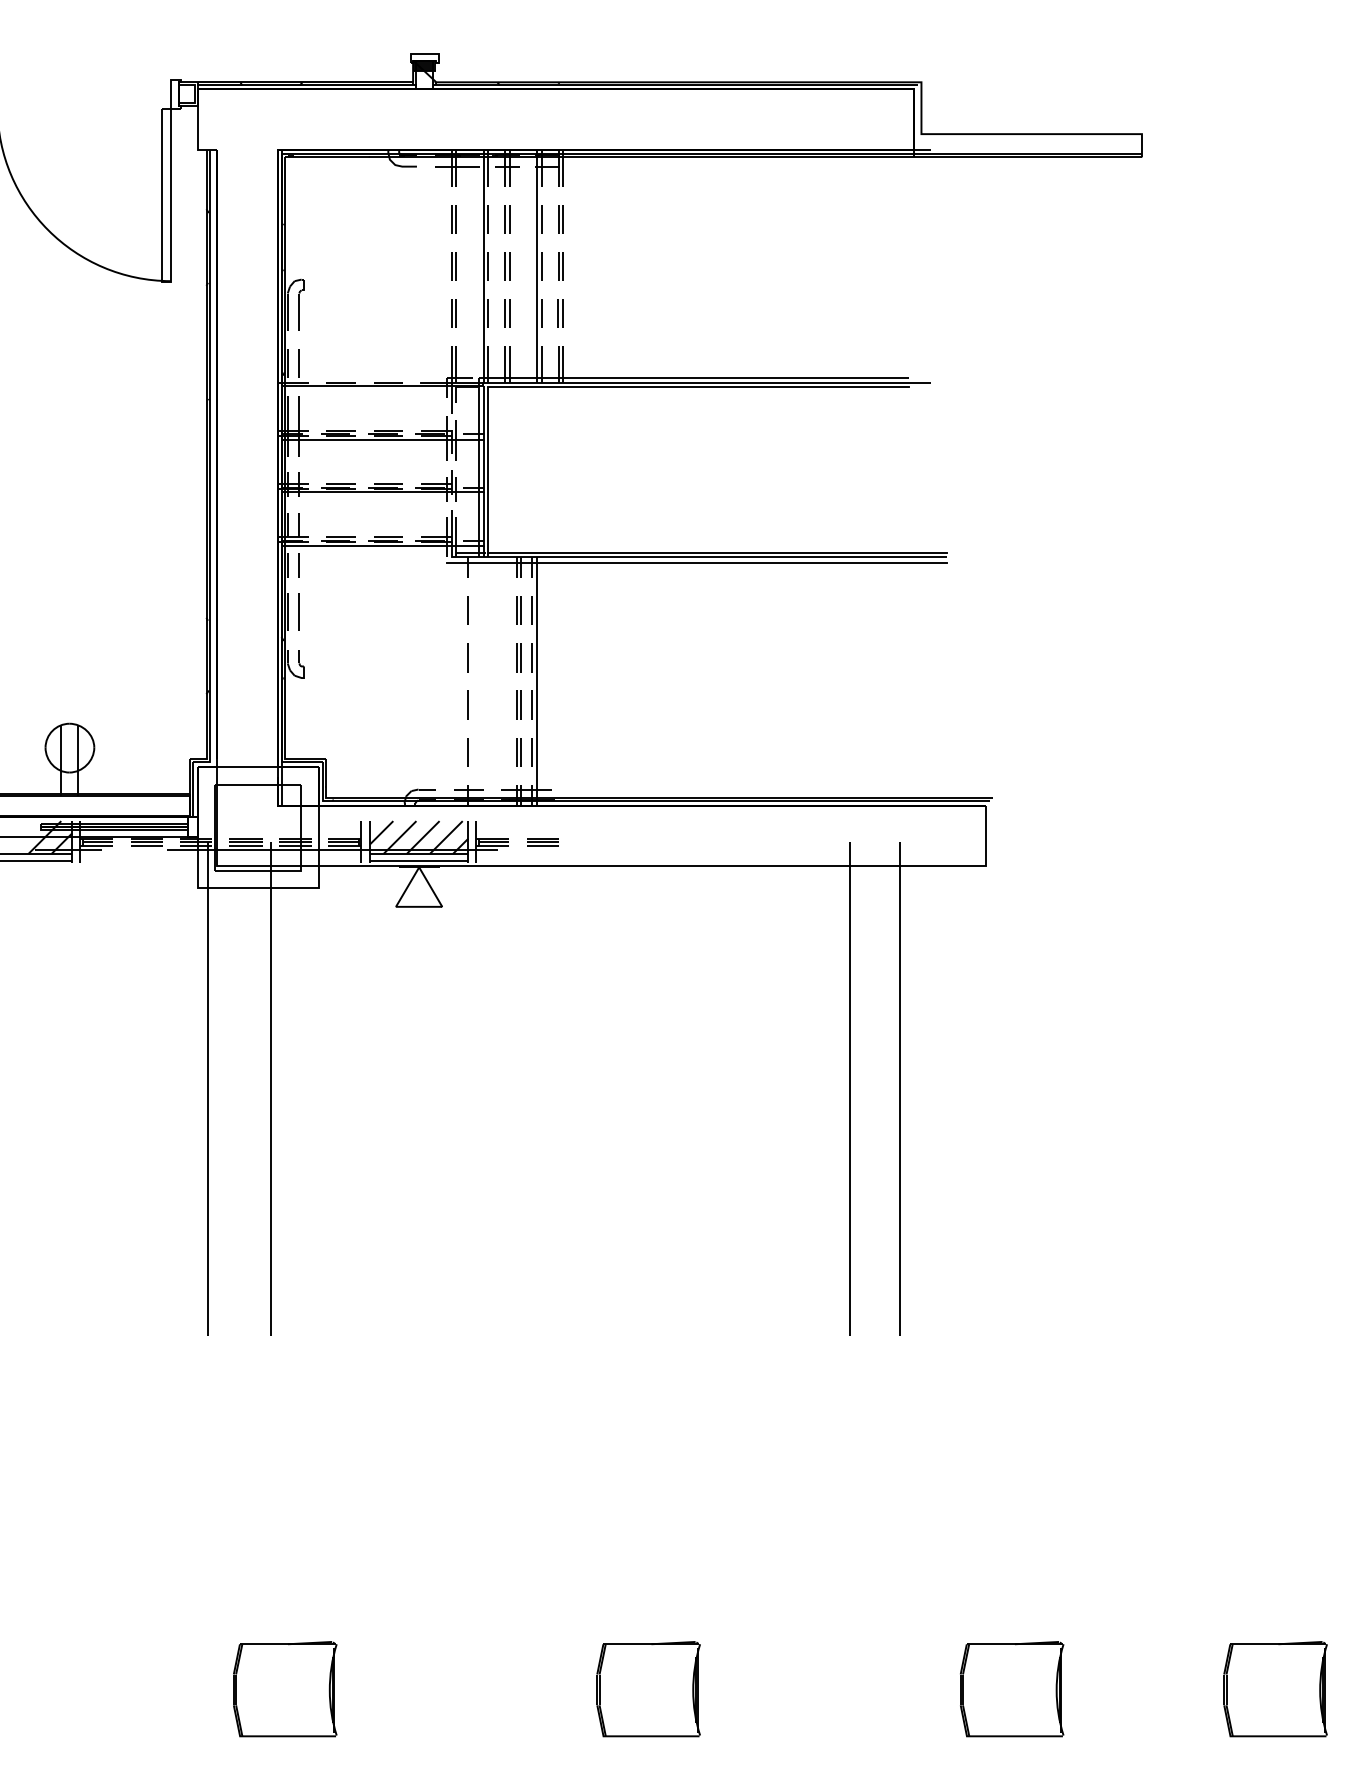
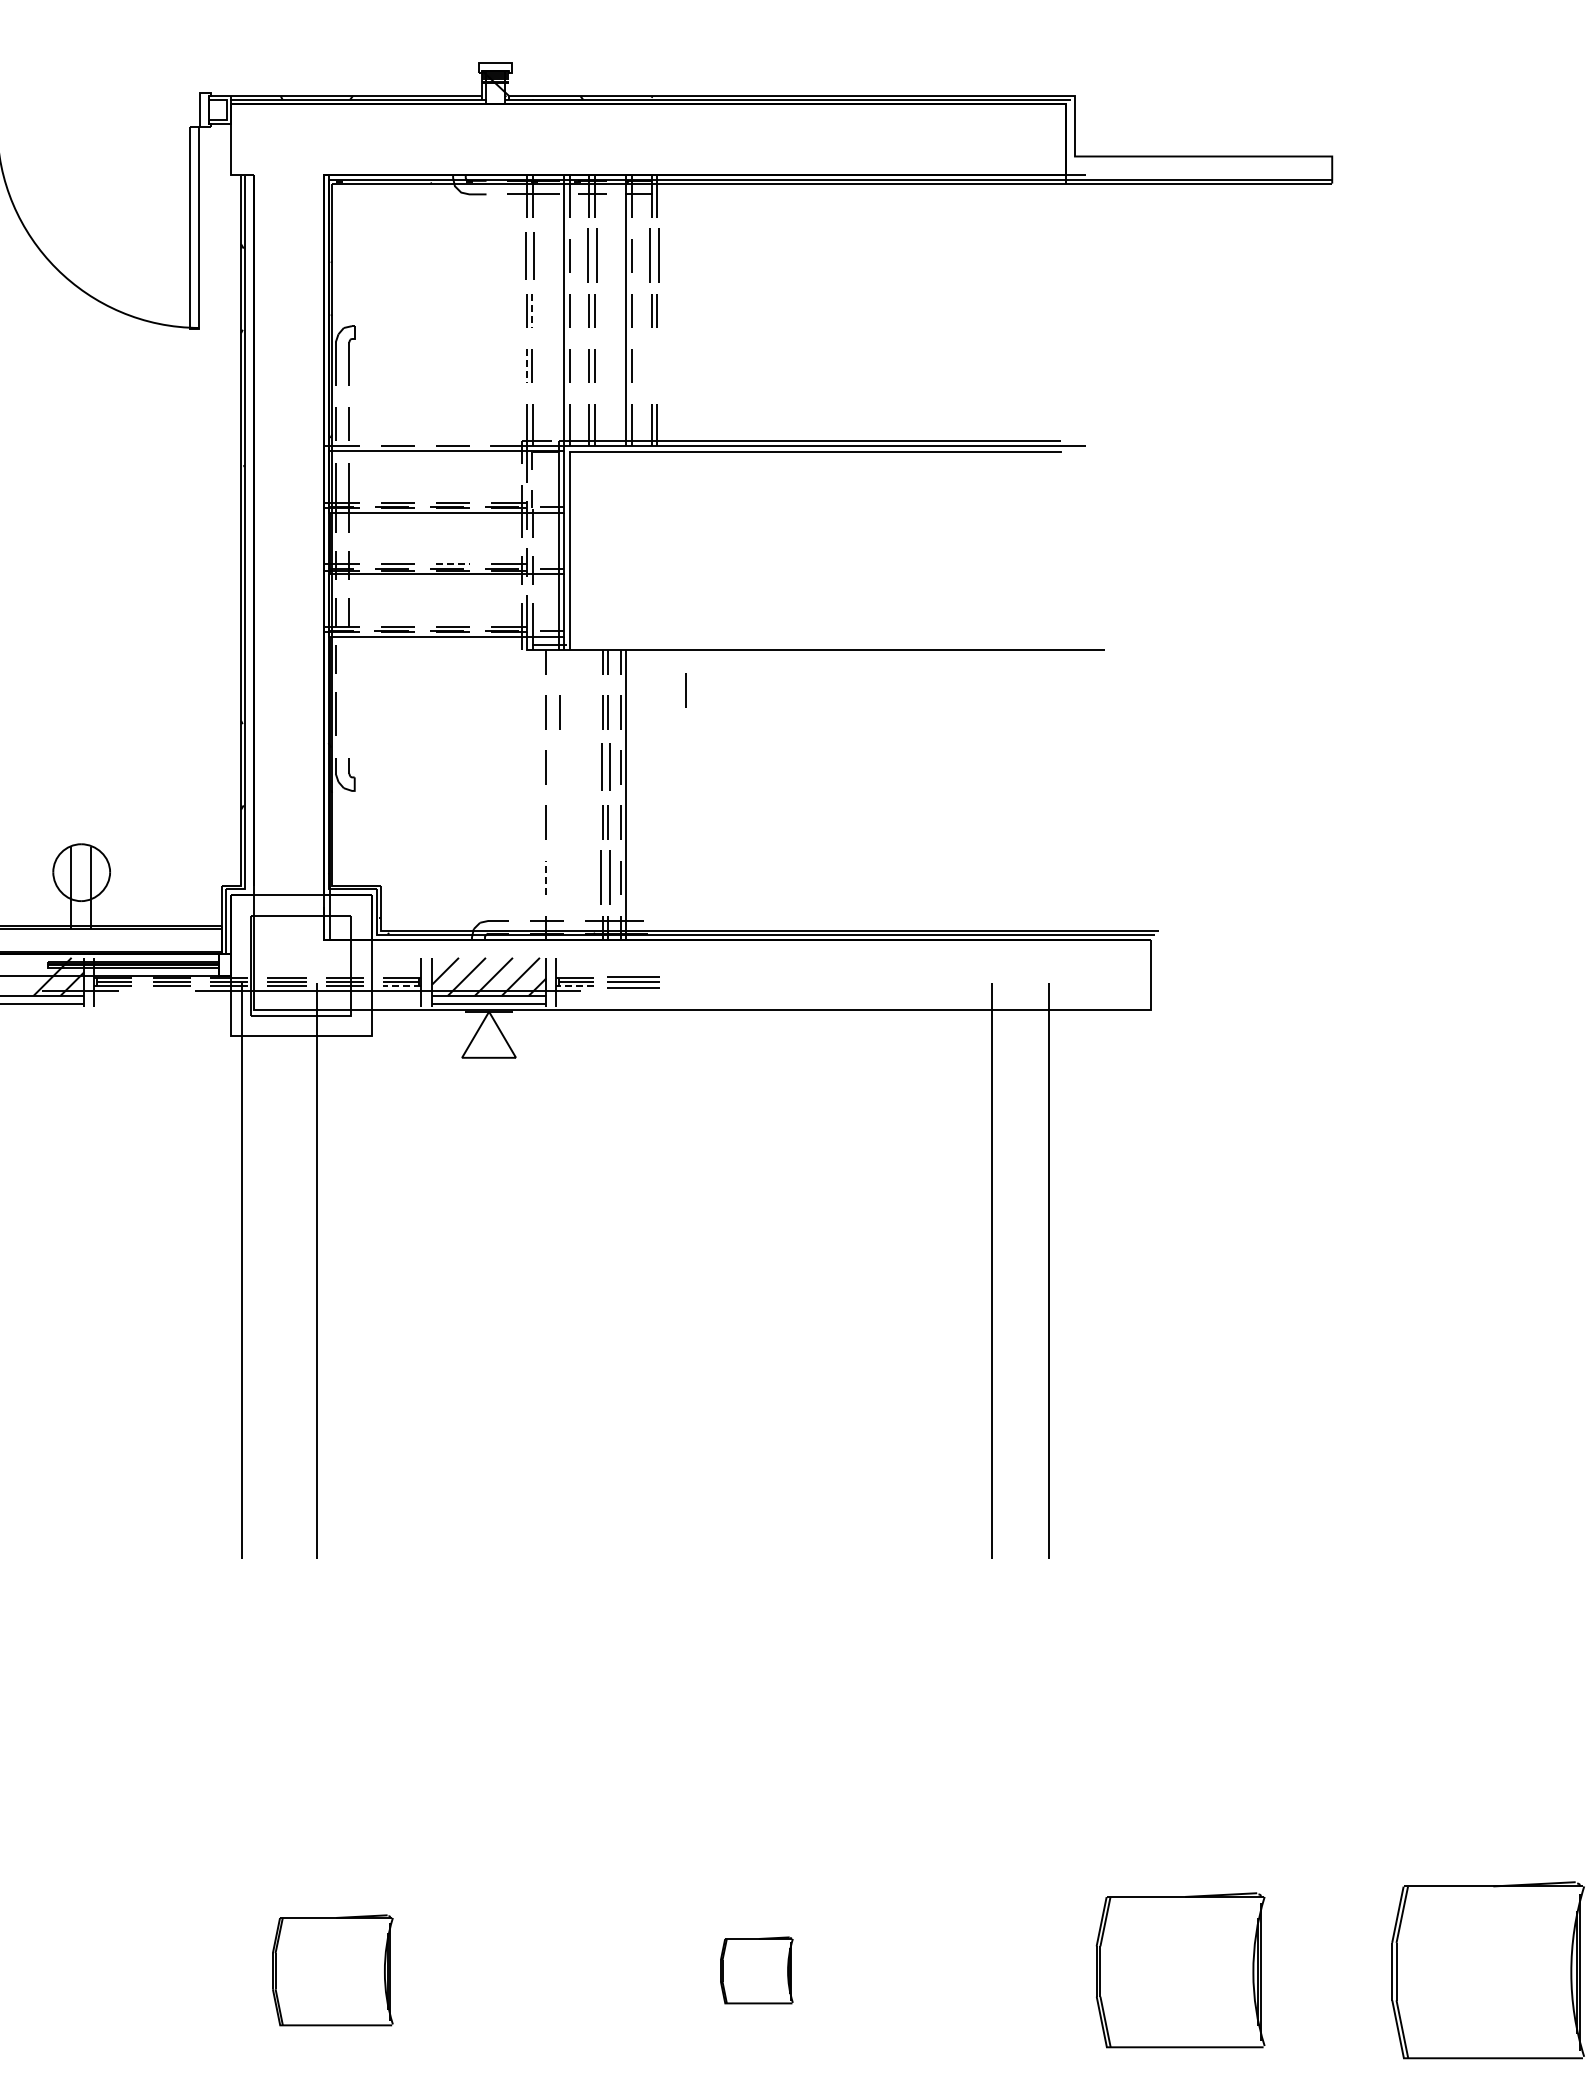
part: (453, 219) -> (529, 255), size x1.4
part: (506, 219) -> (591, 255), size x1.6
part: (560, 219) -> (654, 255), size x1.6
line: (456, 267) -> (532, 311), solid -> dashed
part: (560, 313) -> (654, 365), removed
line: (452, 314) -> (527, 366), solid -> dashed
line: (388, 483) -> (453, 564), solid -> dashed
line: (717, 552) -> (836, 644), removed
line: (696, 562) -> (812, 656), removed
line: (298, 565) -> (348, 659), removed
line: (587, 591) -> (685, 690), added
line: (479, 610) -> (559, 712), added
line: (298, 611) -> (348, 713), removed
part: (518, 657) -> (605, 767), size x1.4
line: (468, 752) -> (546, 877), solid -> dashed
part: (518, 752) -> (605, 877), size x1.6
part: (542, 841) -> (633, 981), size x1.4
line: (344, 845) -> (401, 986), solid -> dashed
line: (492, 845) -> (574, 986), solid -> dashed
part: (648, 1689) -> (756, 1970), size x0.6
part: (1011, 1689) -> (1180, 1970), size x1.4
part: (1275, 1689) -> (1487, 1970), size x1.6

